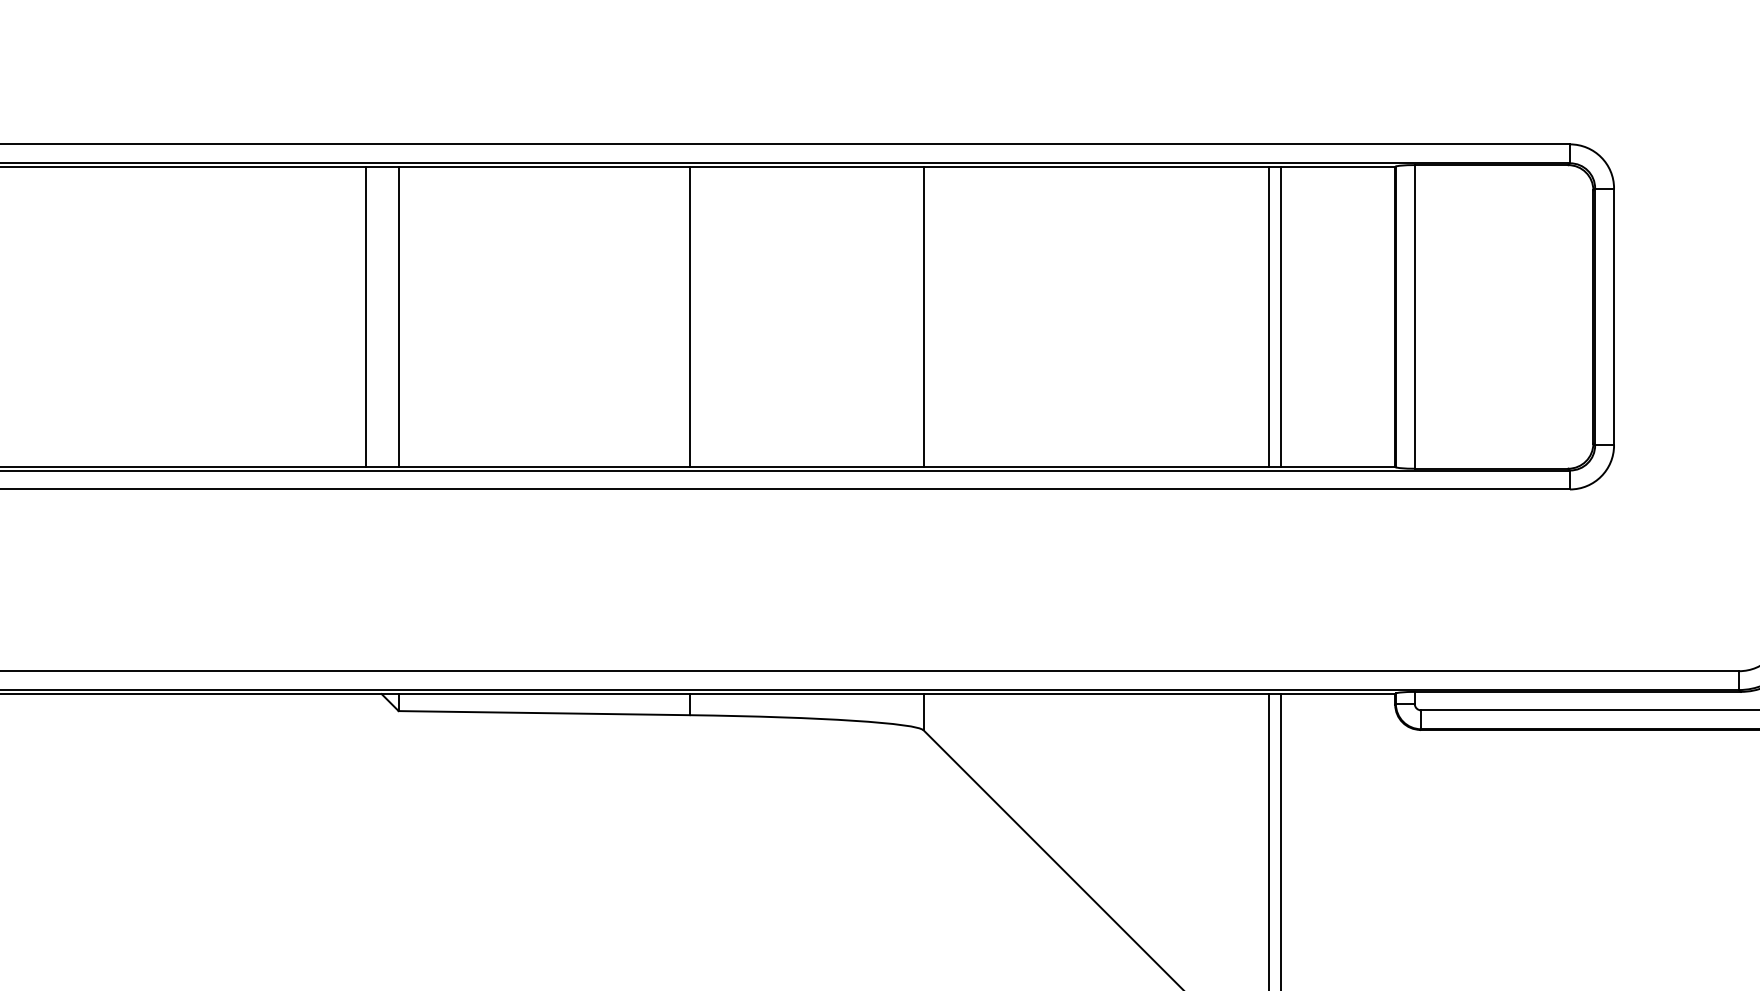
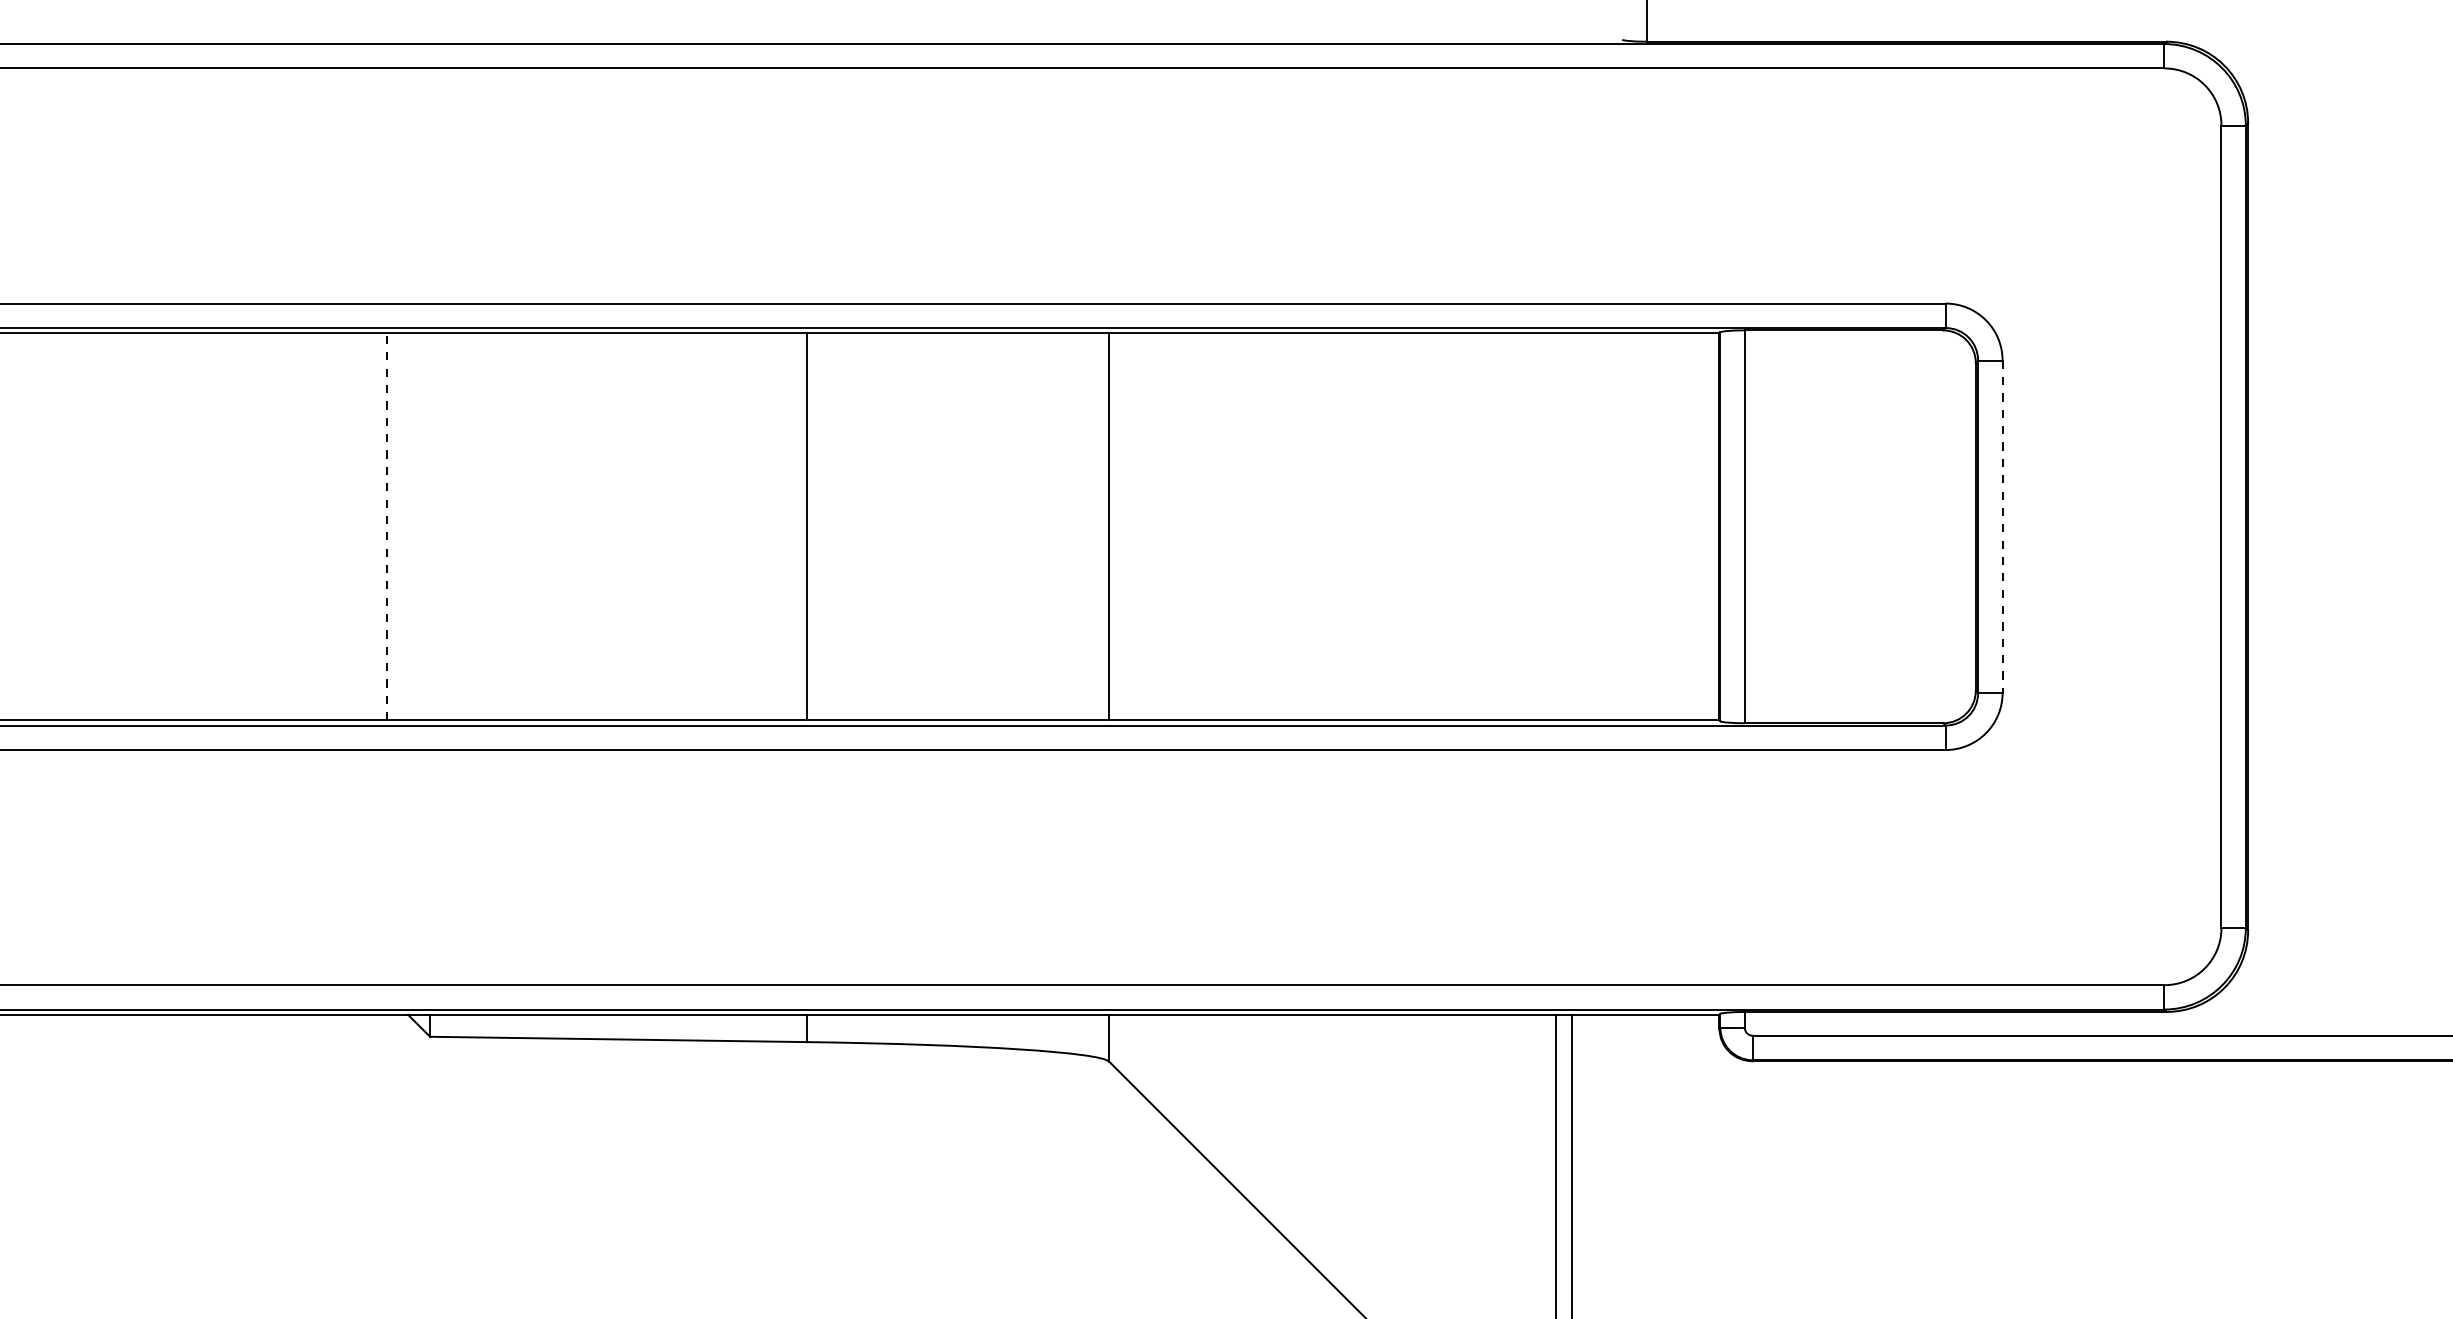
line: (365, 316) -> (387, 526), solid -> dashed
line: (398, 316) -> (430, 526), removed
line: (1268, 316) -> (1555, 526), removed
line: (1281, 316) -> (1572, 526), removed
line: (1613, 317) -> (2002, 527), solid -> dashed

